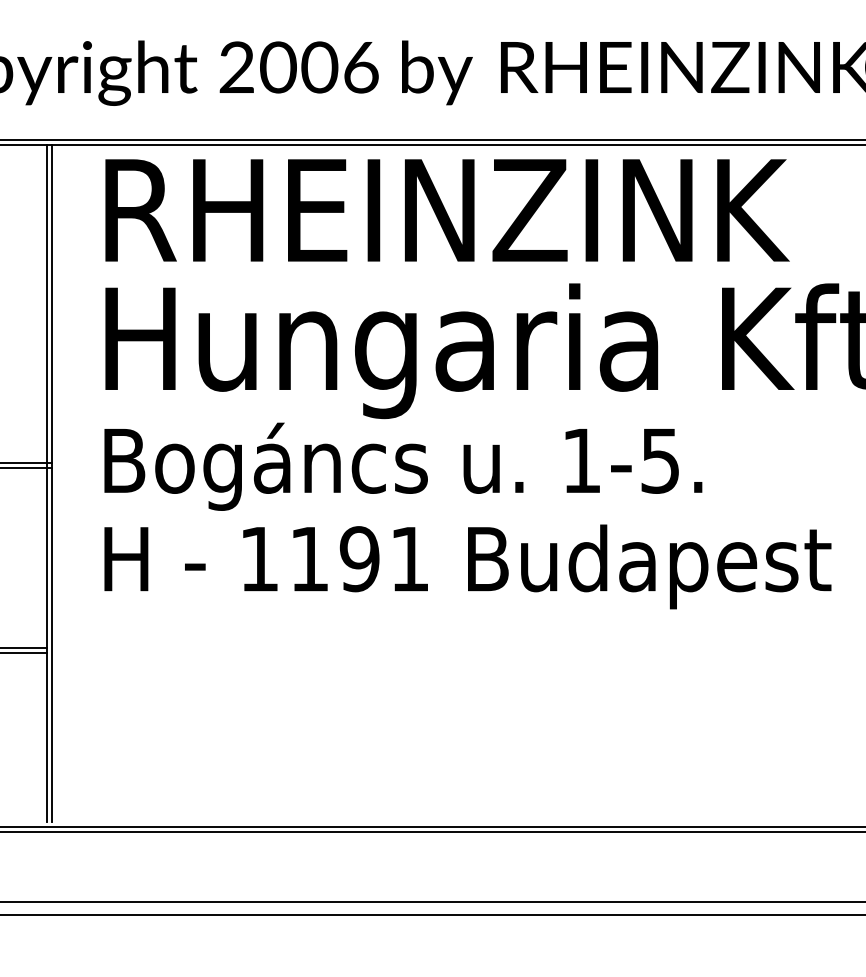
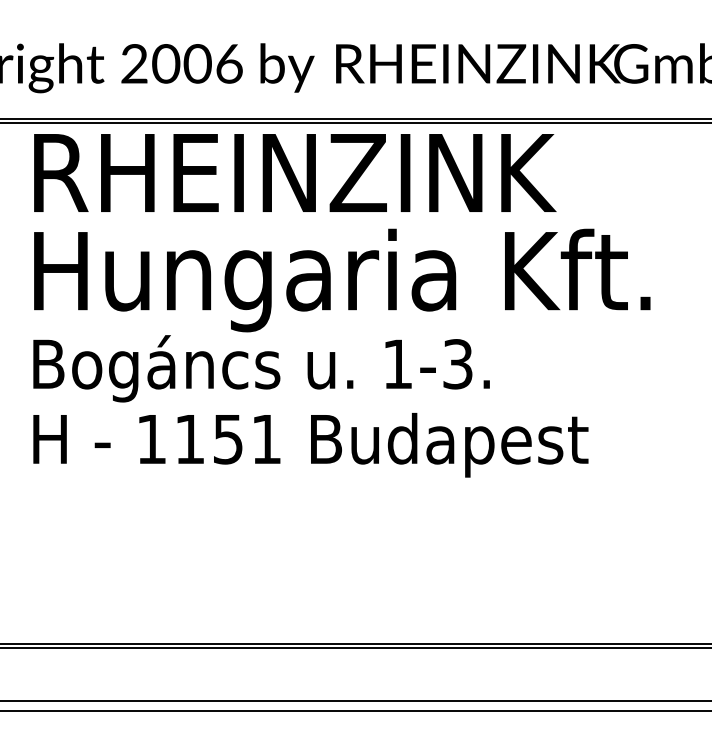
text: (659, 459) -> (457, 363), 1-5. -> 1-3.
text: (360, 559) -> (228, 439), 1191 -> 1151

